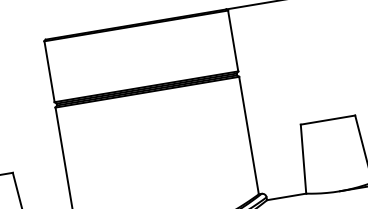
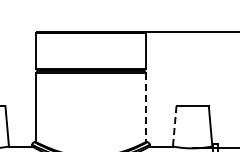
line: (249, 135) -> (145, 107), solid -> dashed
line: (303, 159) -> (174, 126), solid -> dashed

